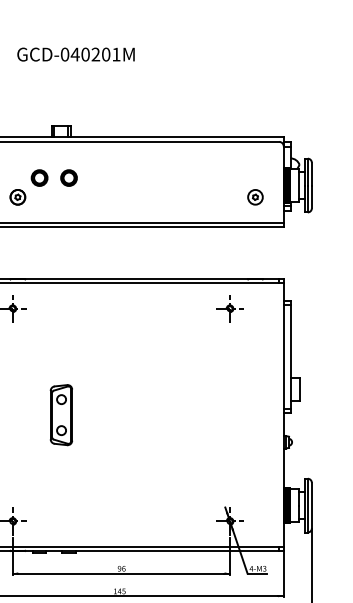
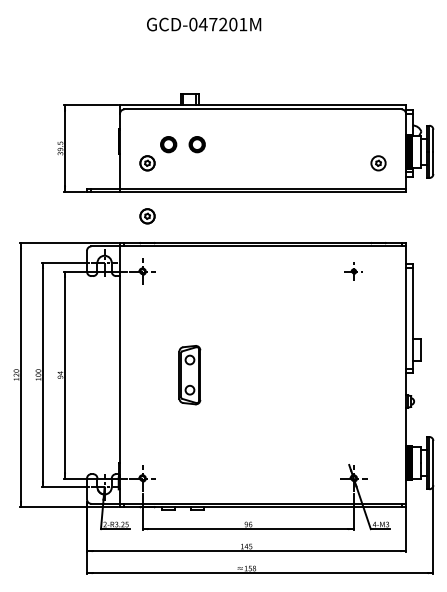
text: (85, 54) -> (213, 24), GCD-040201M -> GCD-047201M
part: (17, 251) -> (147, 216), added
part: (229, 308) -> (353, 271), size x0.7

